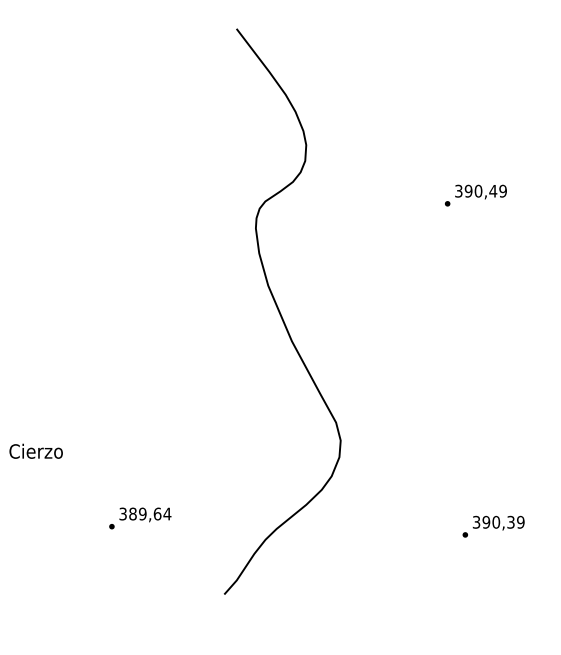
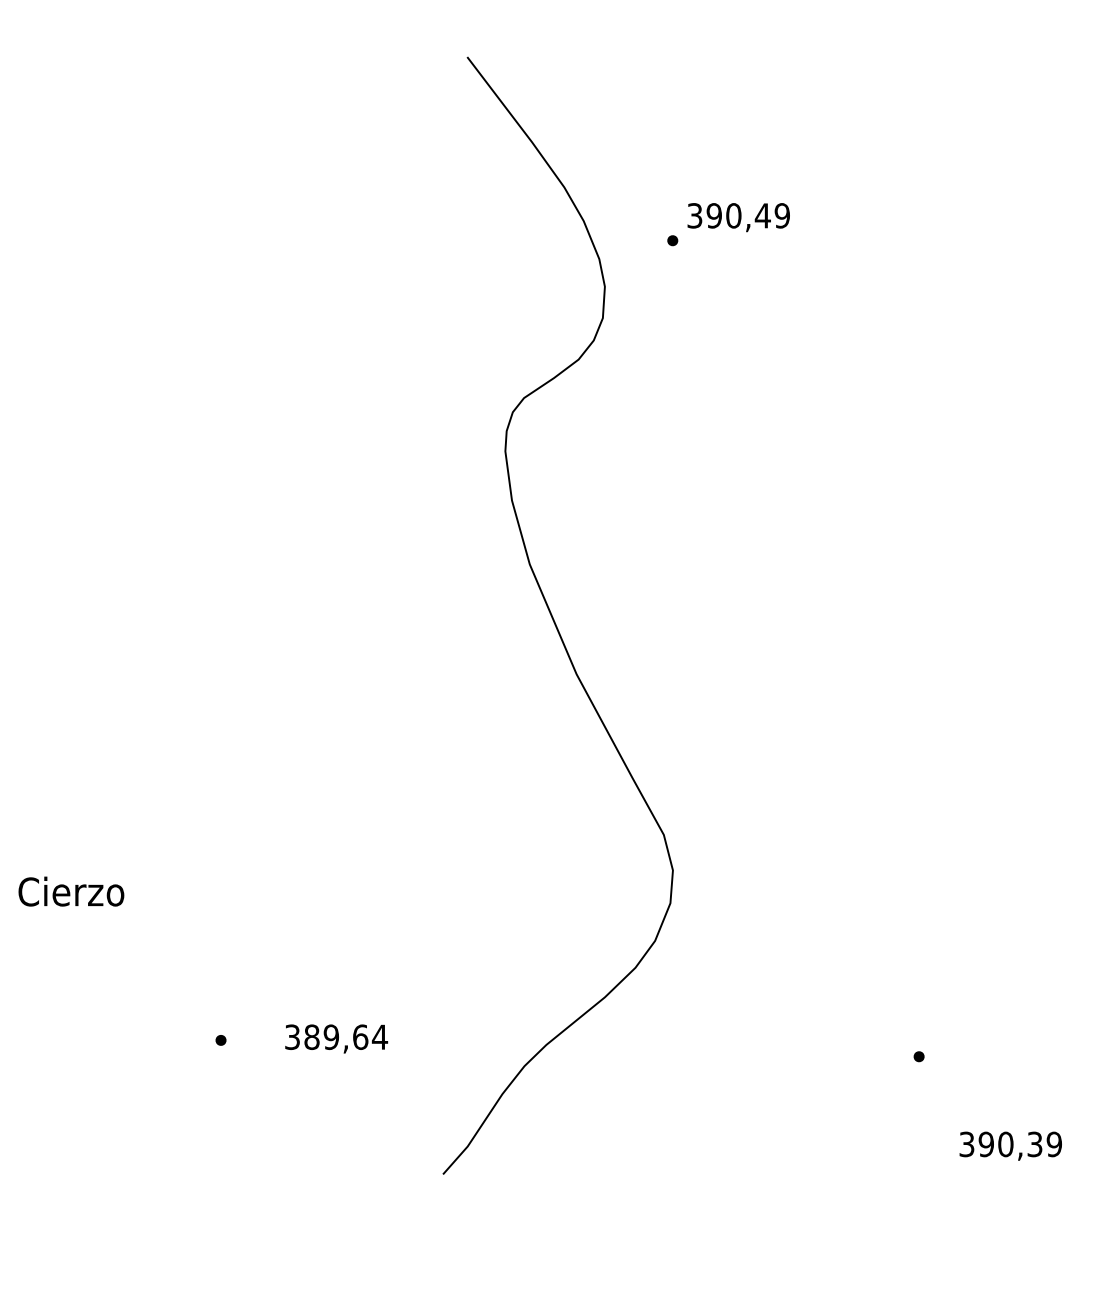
text: (475, 195) -> (727, 224), moved
text: (145, 514) -> (336, 1038), moved
text: (498, 522) -> (1010, 1144), moved

